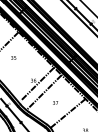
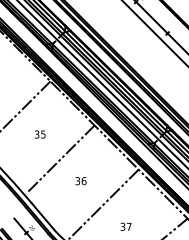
line: (37, 83) -> (60, 158), moved

